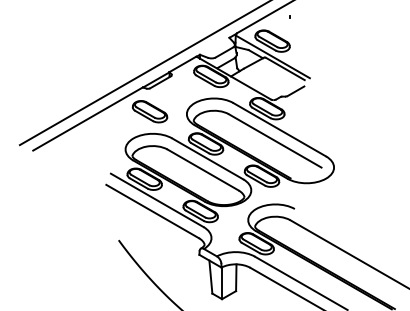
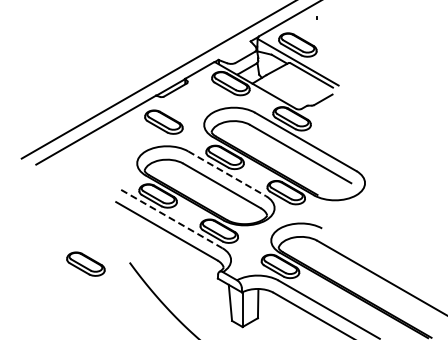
line: (208, 158) -> (227, 173), solid -> dashed
line: (157, 200) -> (172, 219), solid -> dashed
part: (78, 241) -> (85, 263), added

